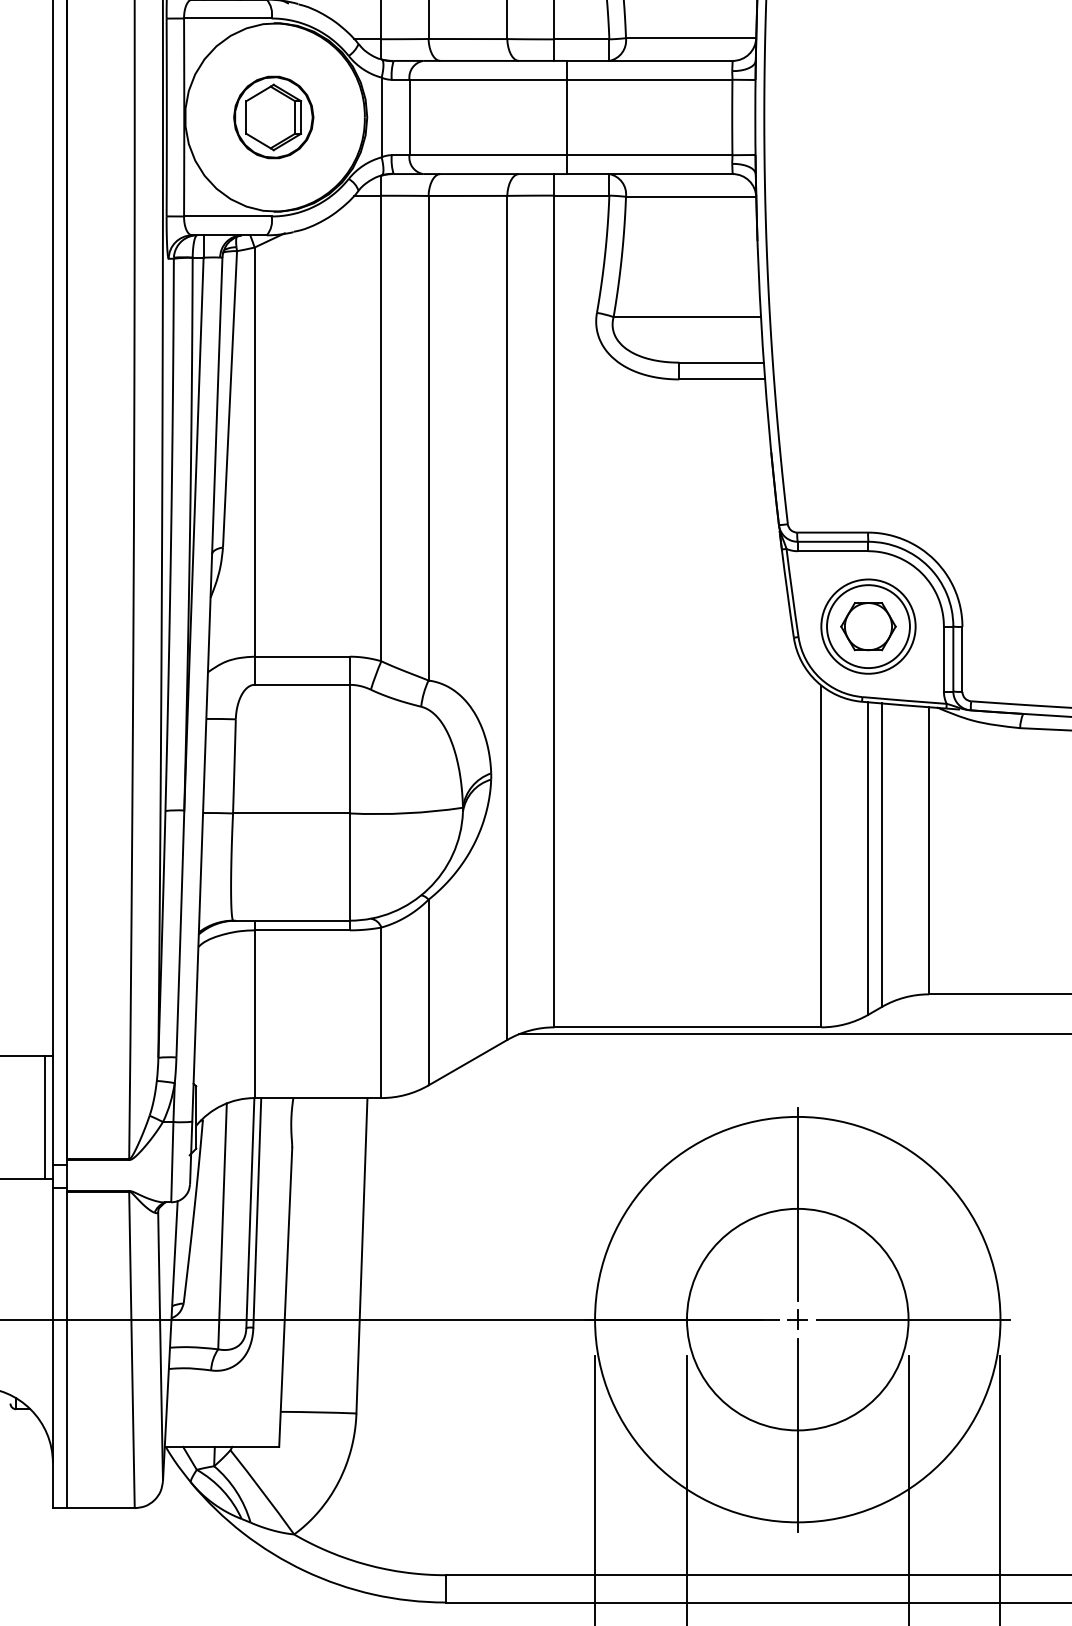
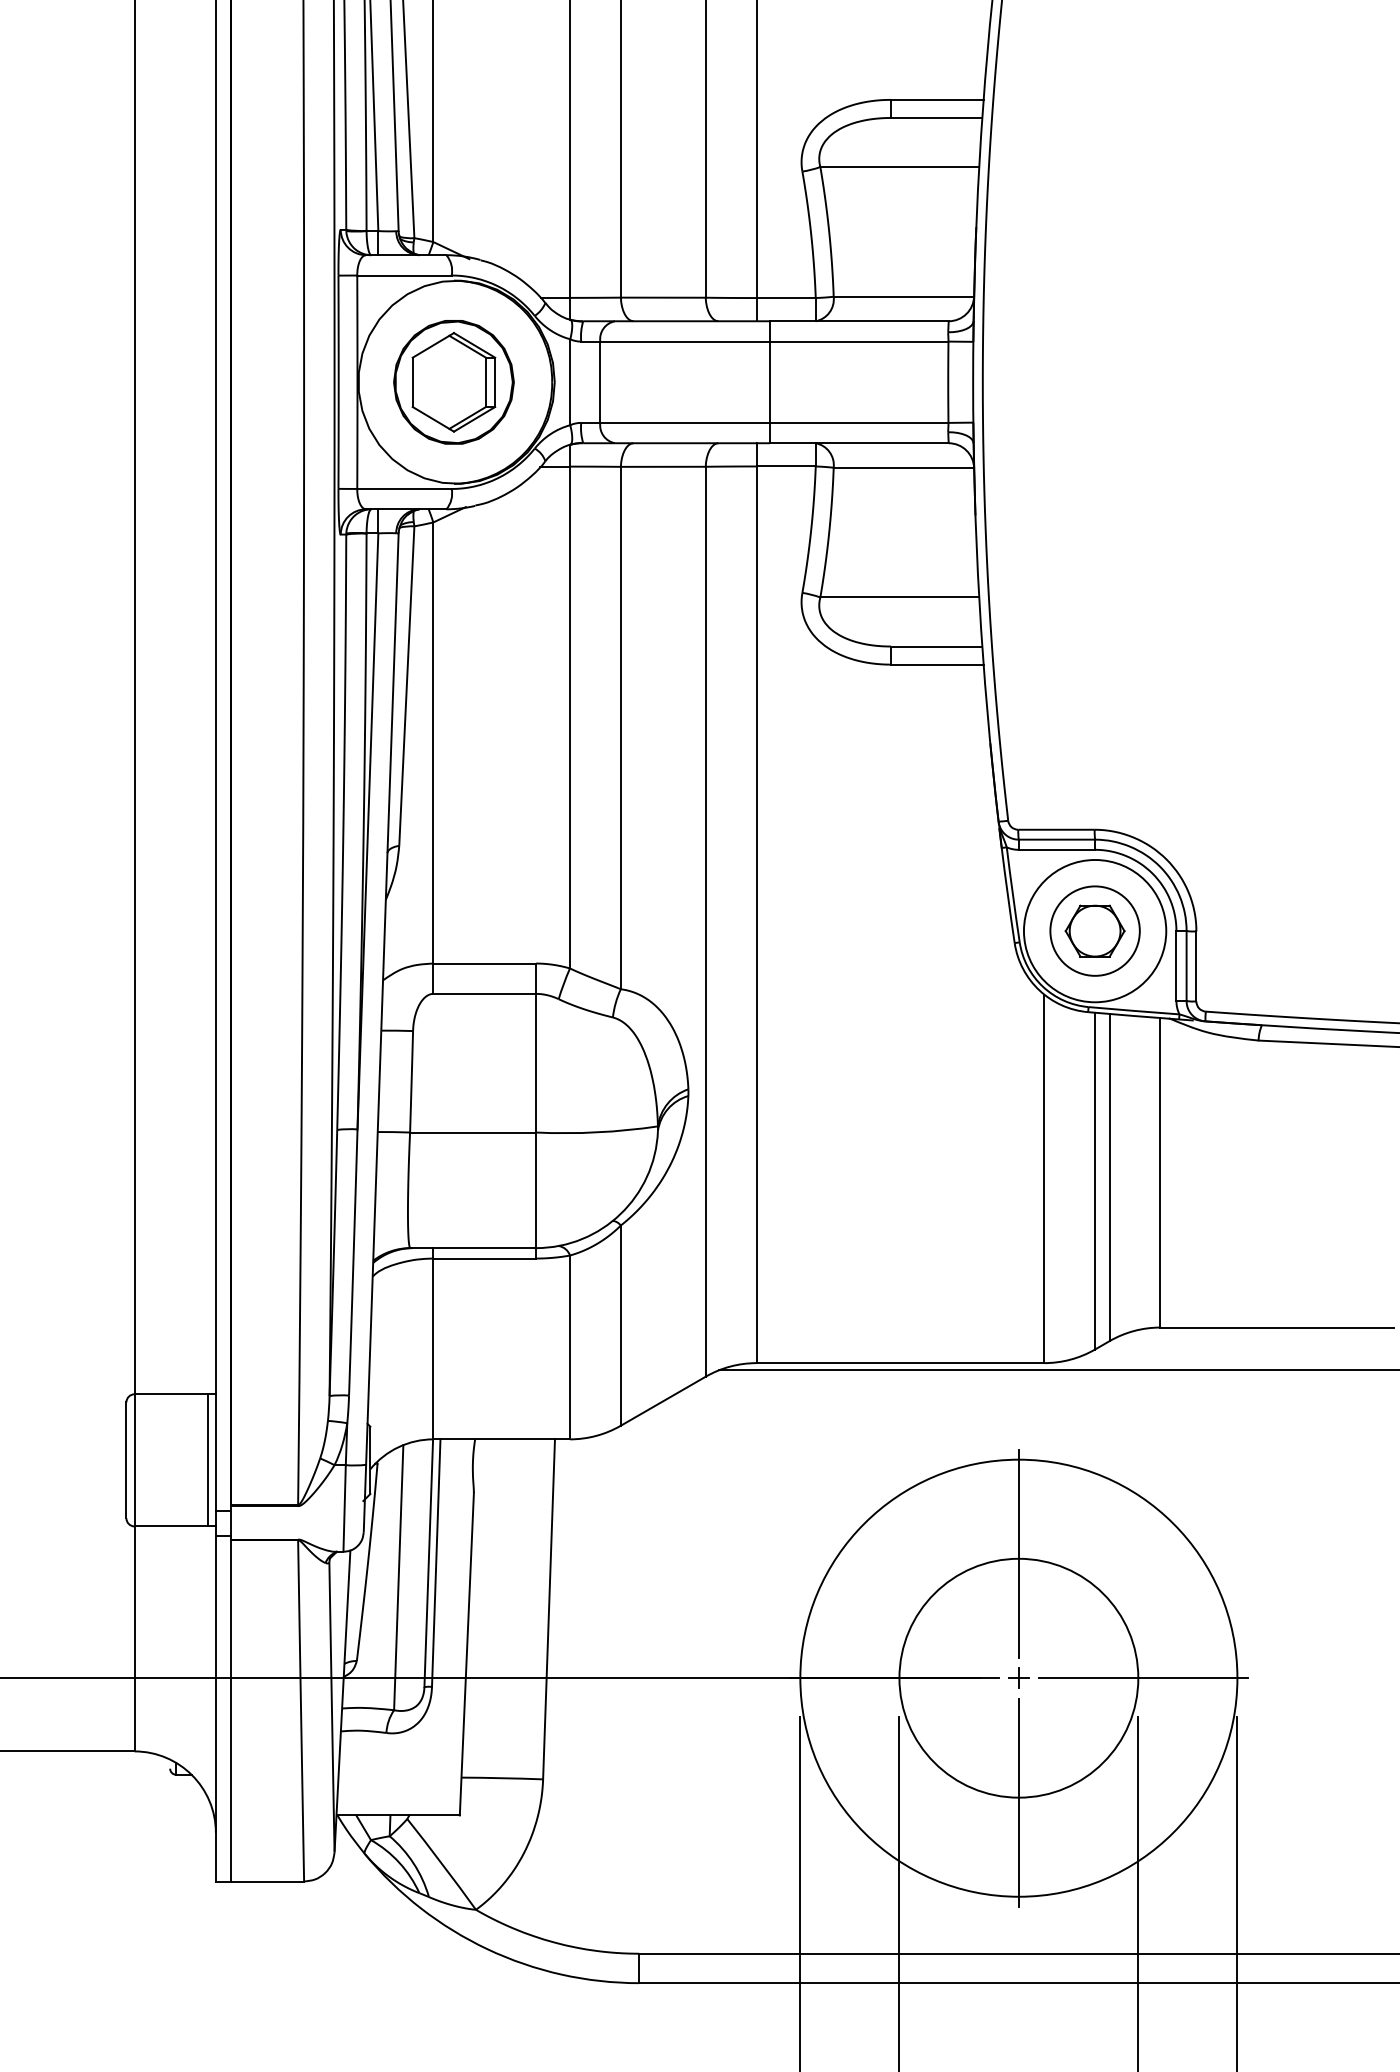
part: (273, 116) -> (453, 381), size x1.4
circle: (867, 626) -> (1094, 930), size x1.4

